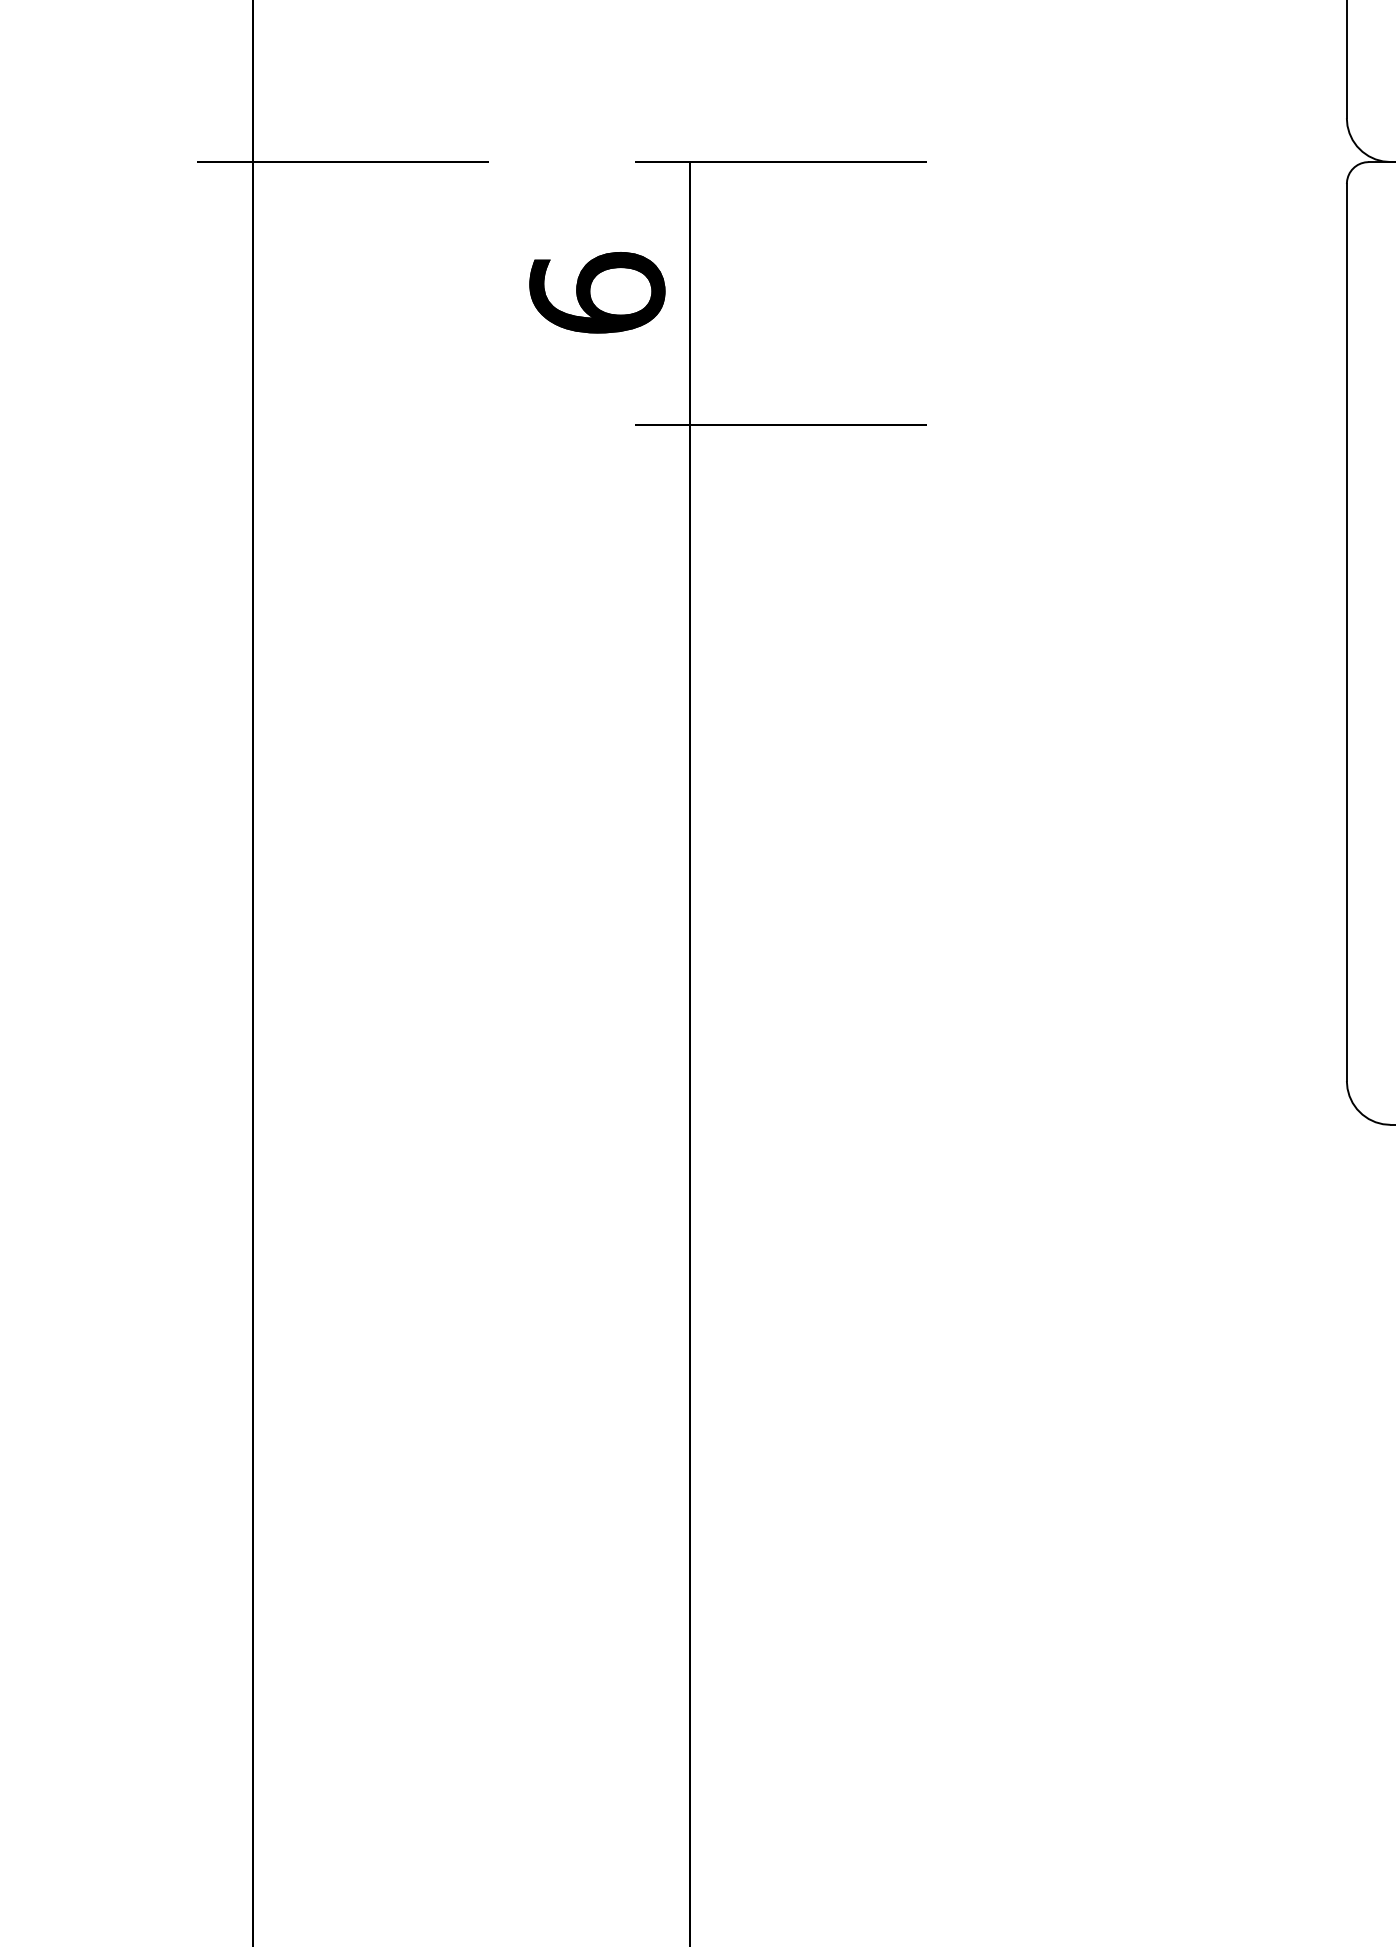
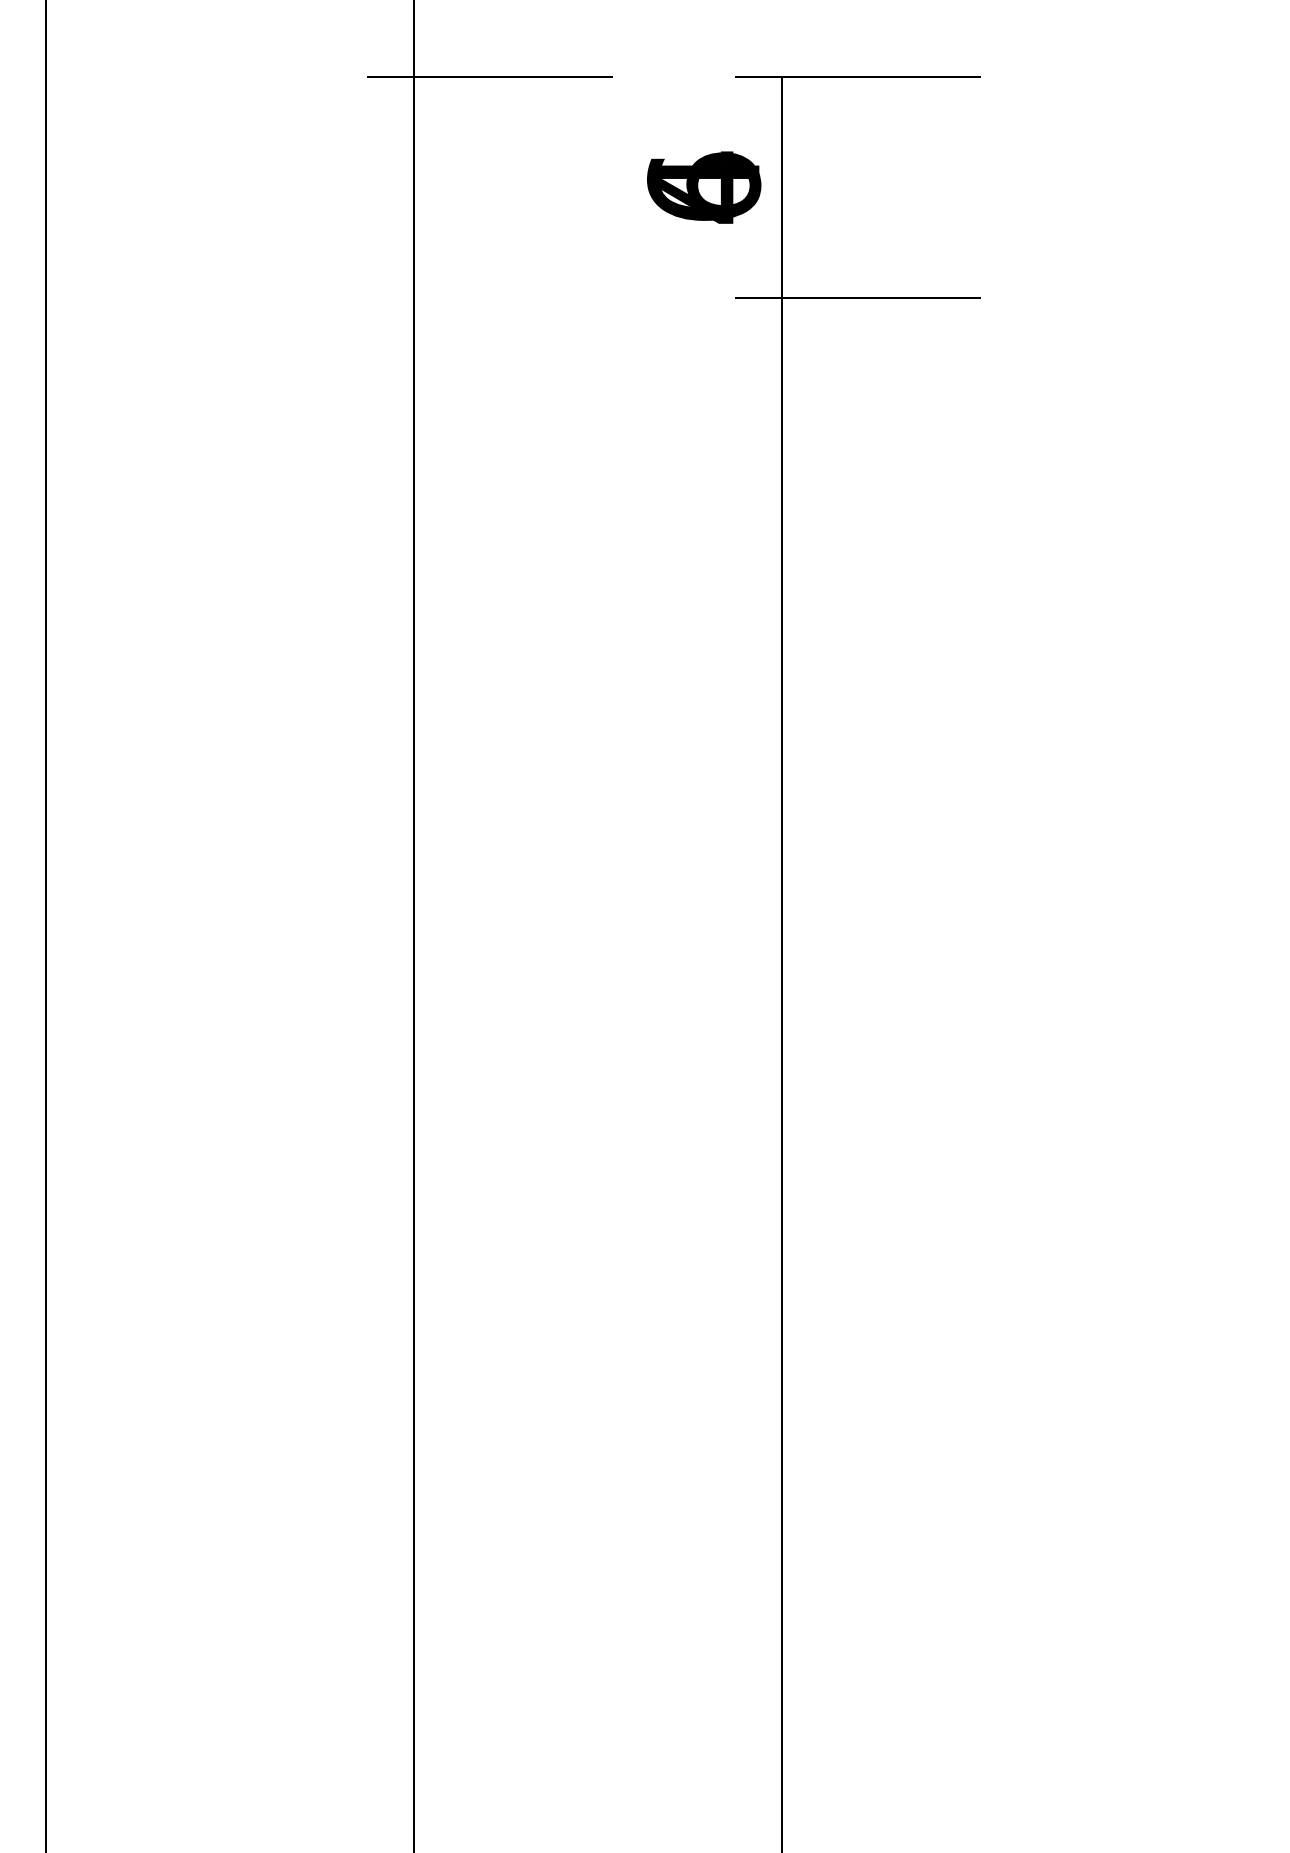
text: (597, 293) -> (704, 187), 6 -> 4

